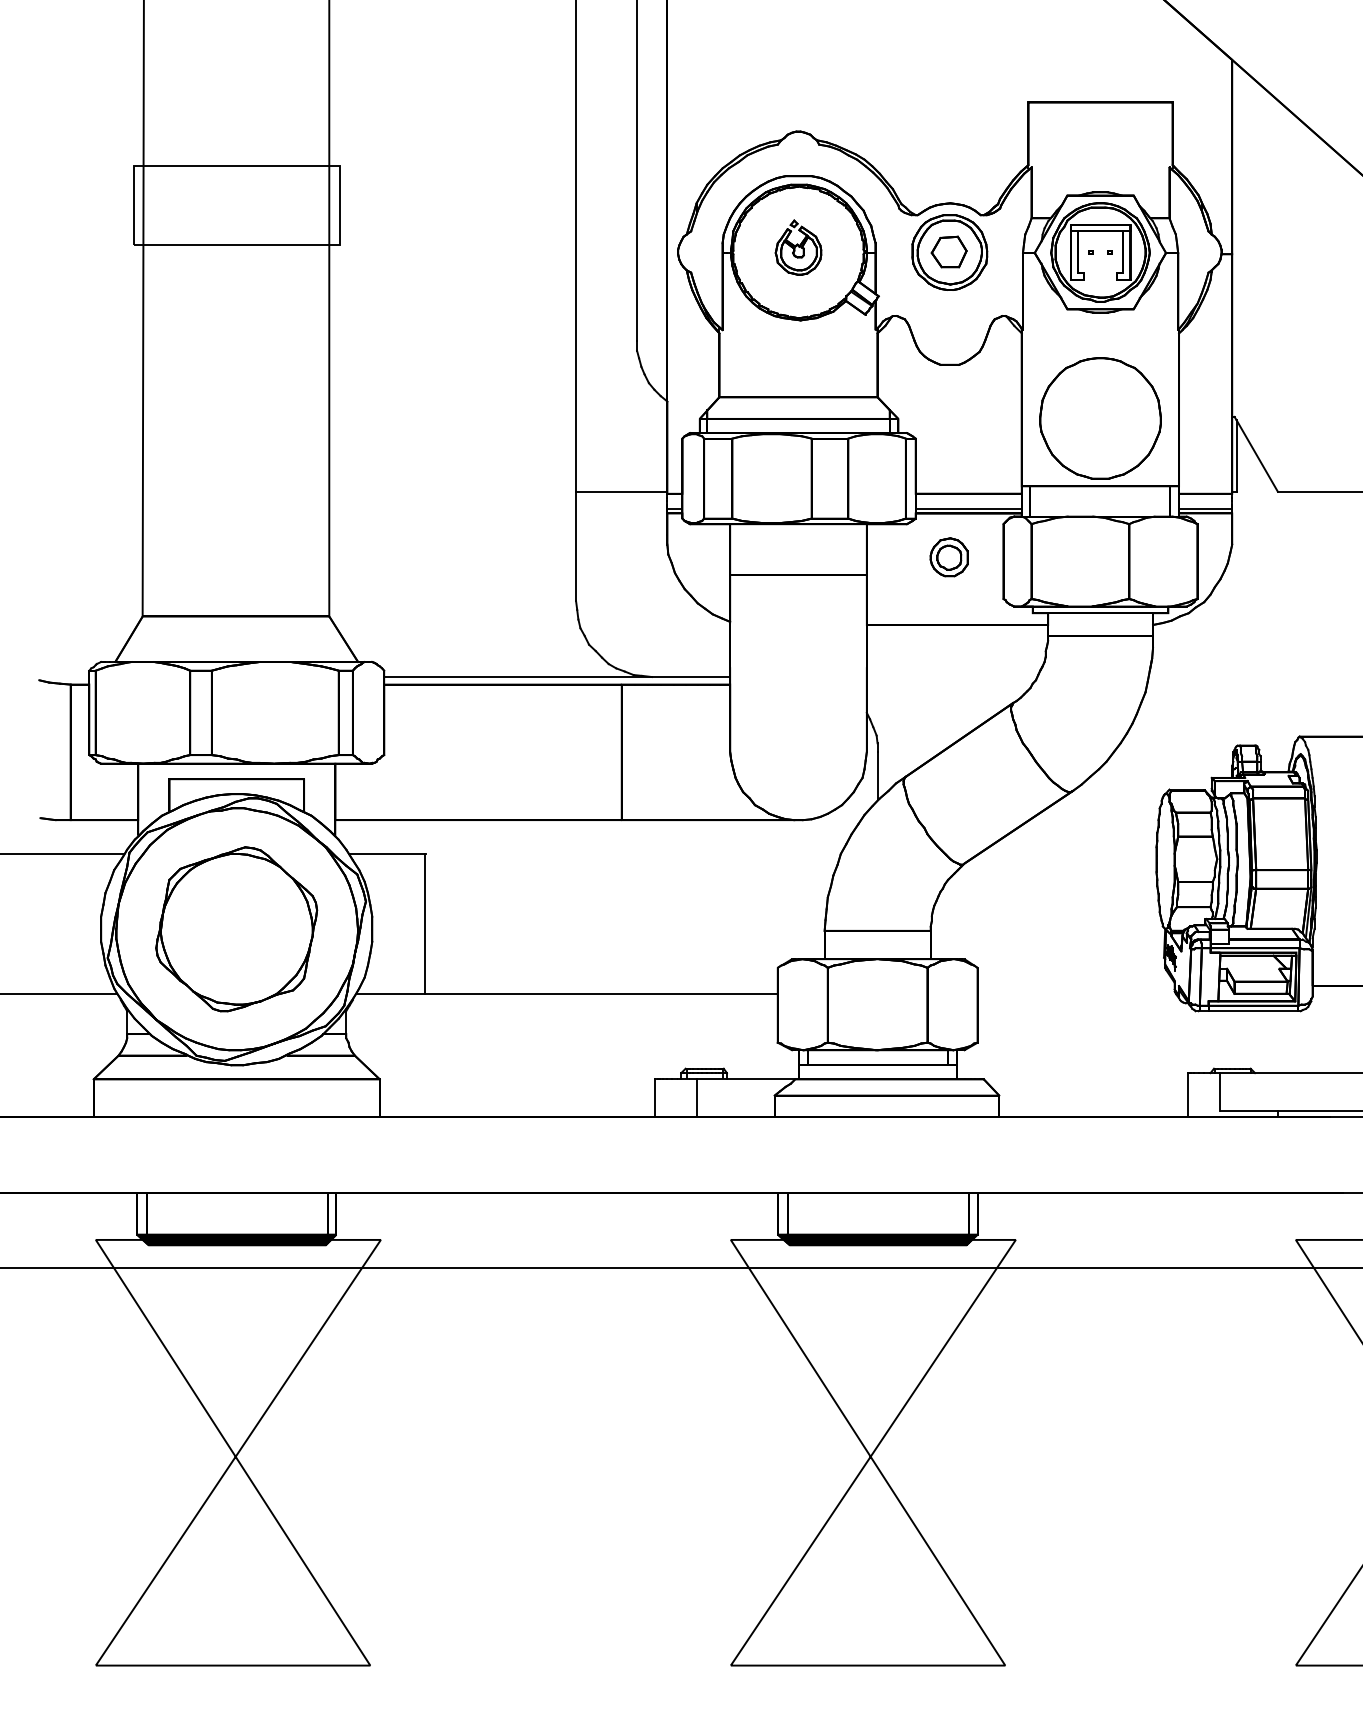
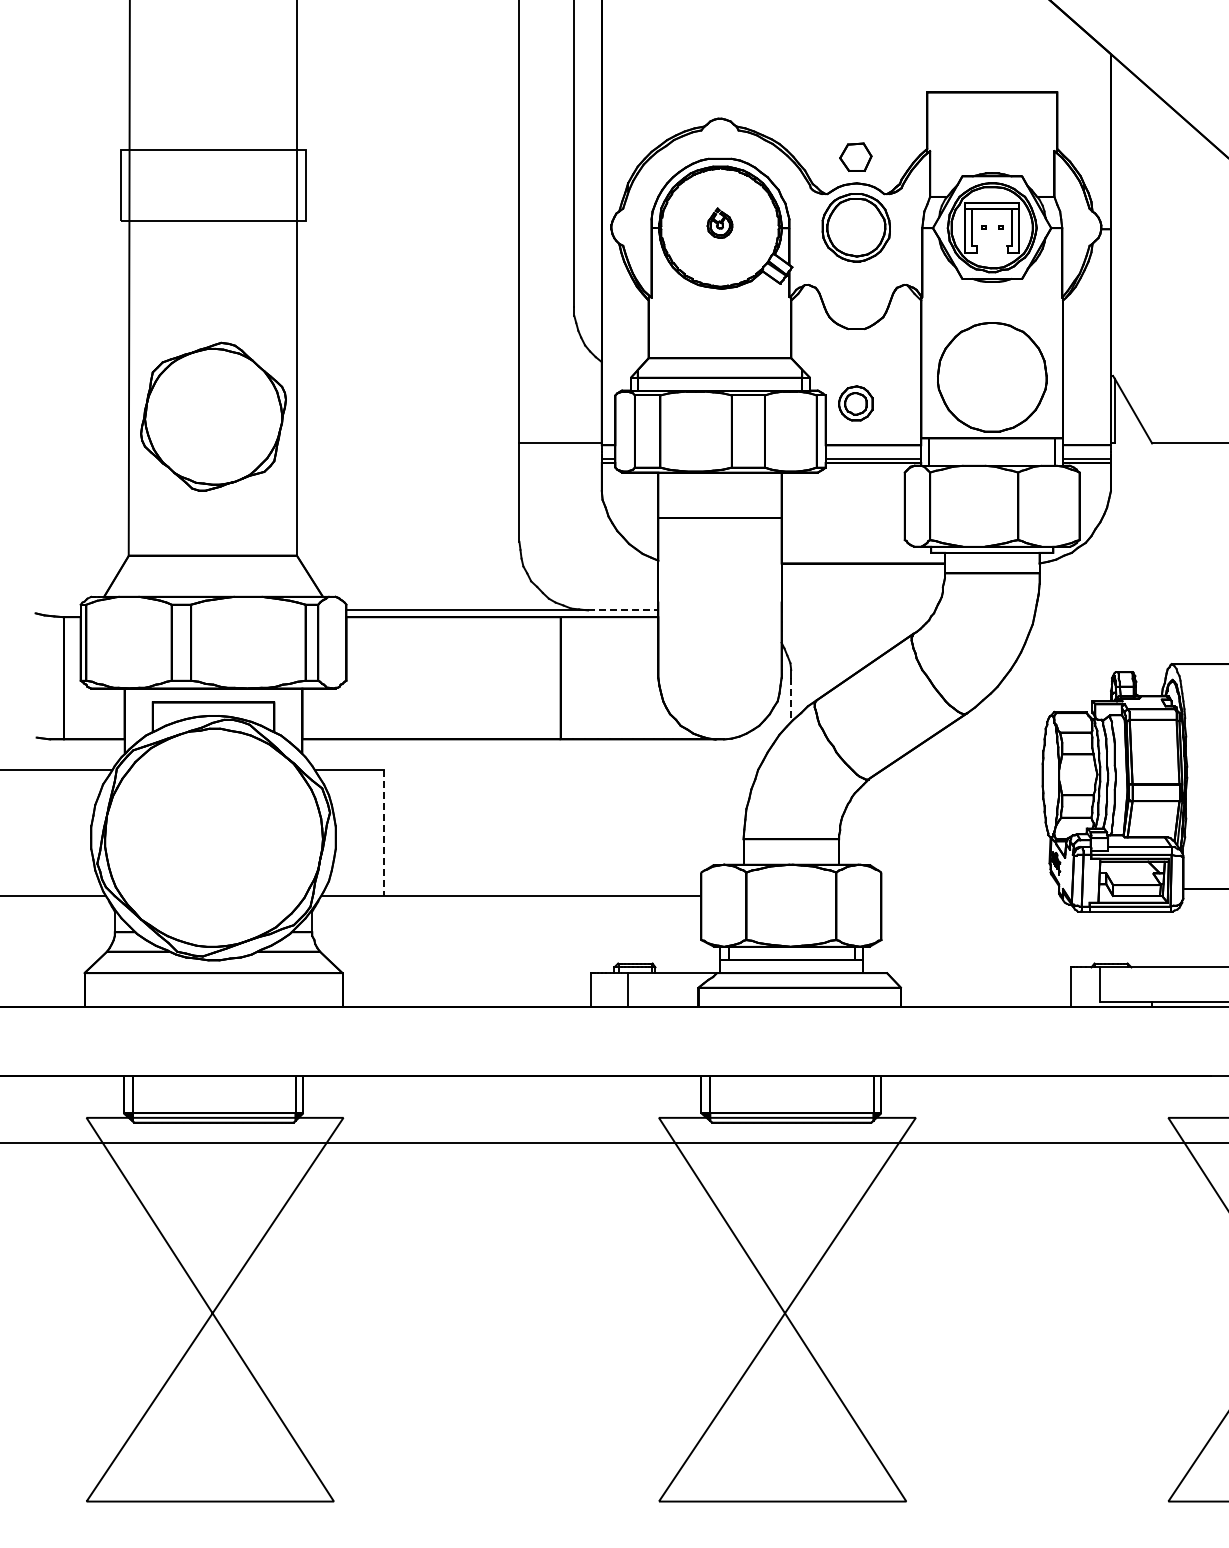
part: (797, 246) -> (719, 222), size x0.6
part: (948, 251) -> (855, 156), moved
part: (948, 557) -> (855, 403), moved
line: (691, 677) -> (623, 610), solid -> dashed
line: (877, 775) -> (791, 699), solid -> dashed
line: (425, 924) -> (383, 833), solid -> dashed
part: (236, 928) -> (213, 416), moved
fill: (236, 1239) -> (213, 1117), removed
fill: (877, 1239) -> (791, 1117), removed

